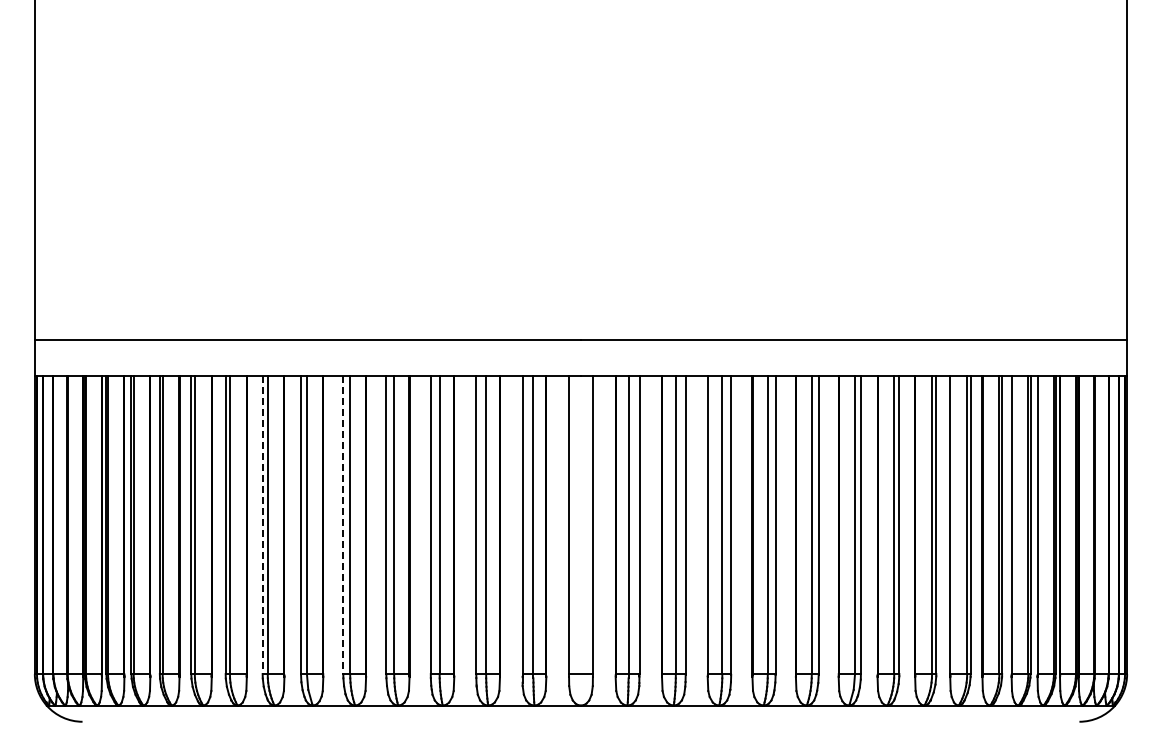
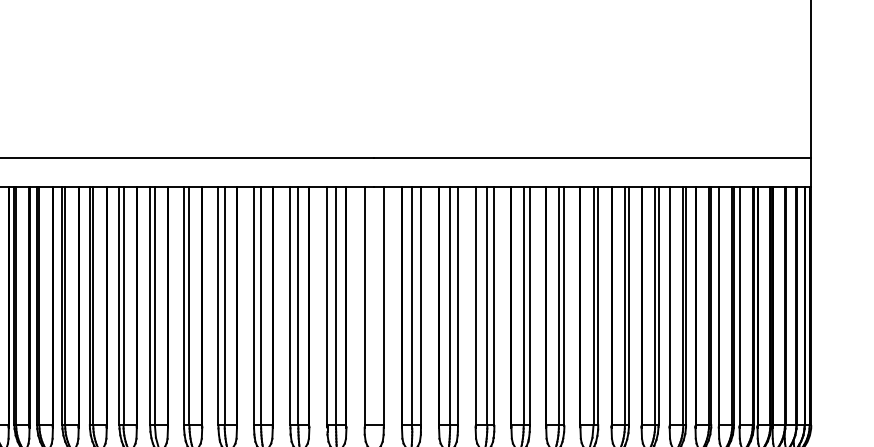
line: (262, 525) -> (119, 306), dashed -> solid
line: (343, 525) -> (184, 306), dashed -> solid

